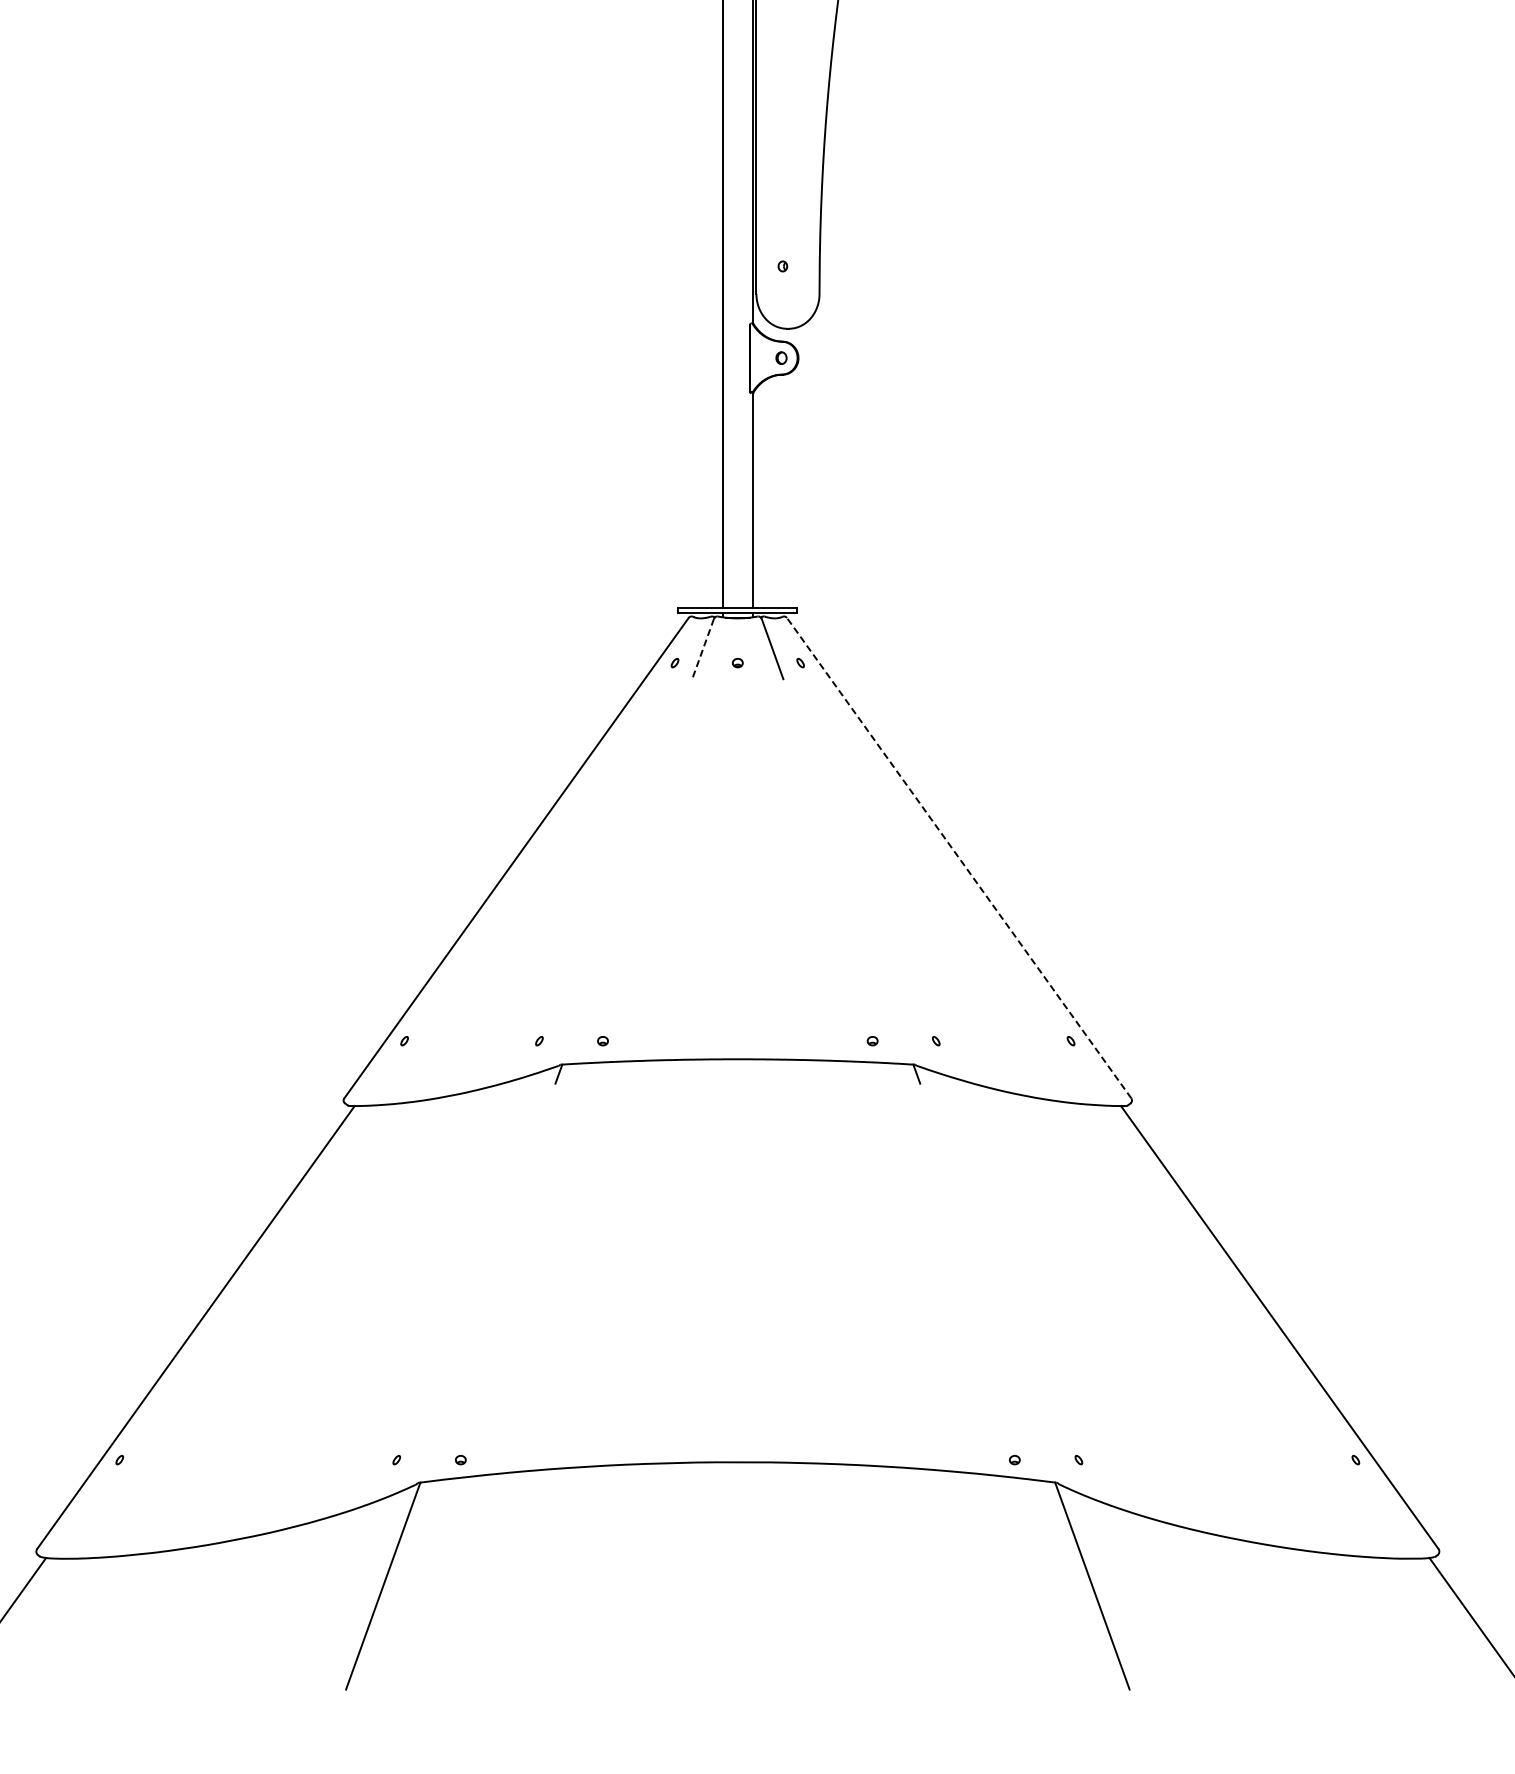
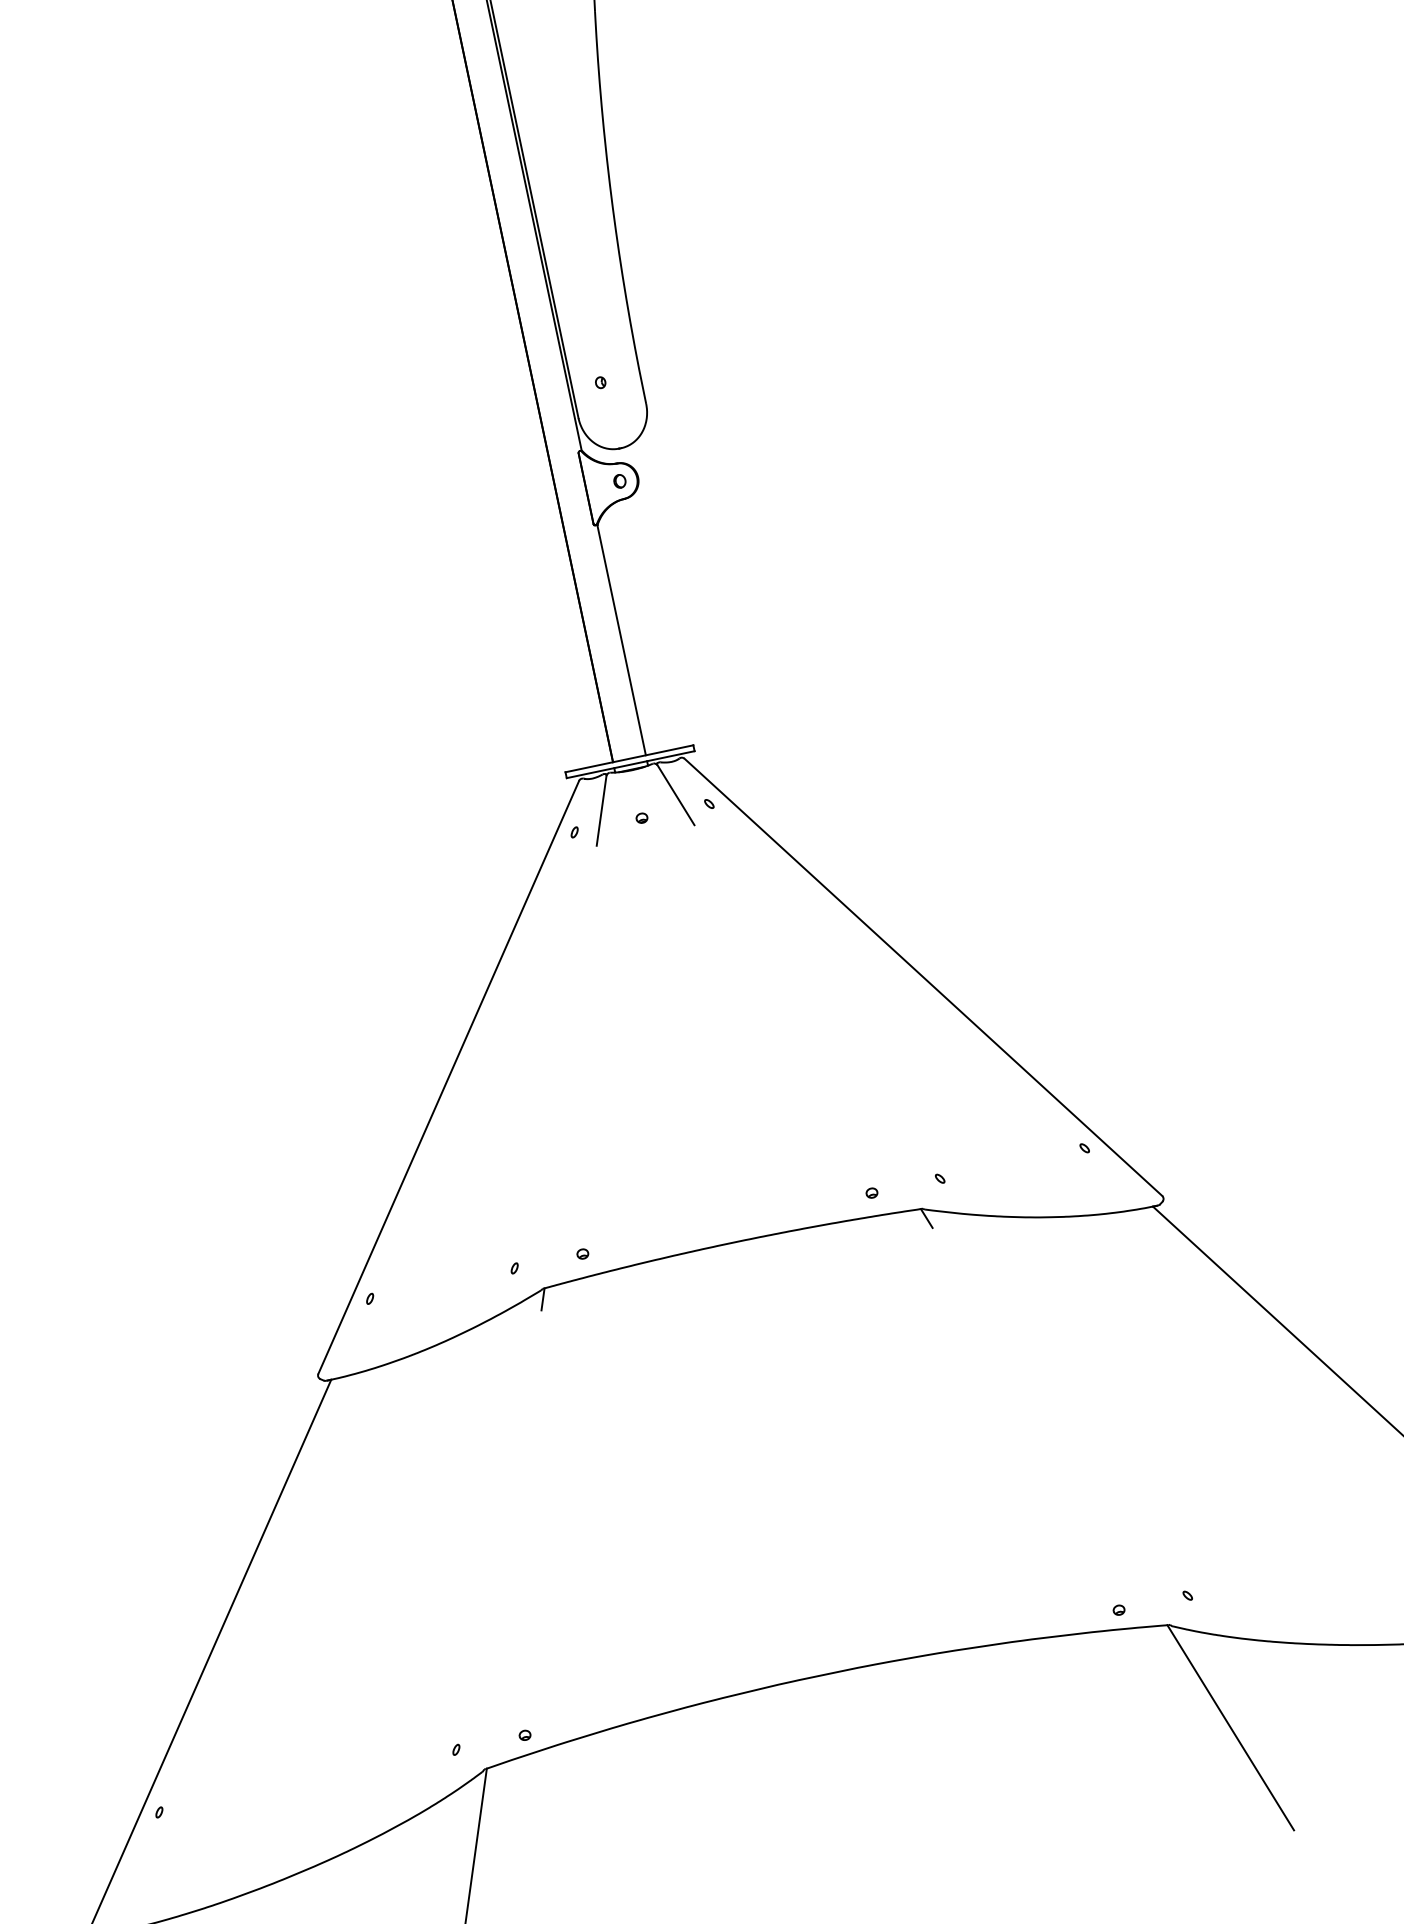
line: (702, 649) -> (601, 811), dashed -> solid
line: (958, 857) -> (922, 976), dashed -> solid

